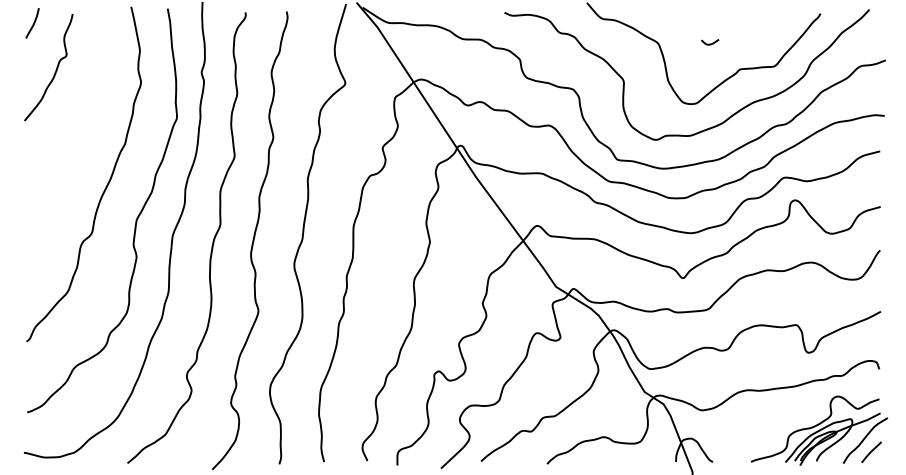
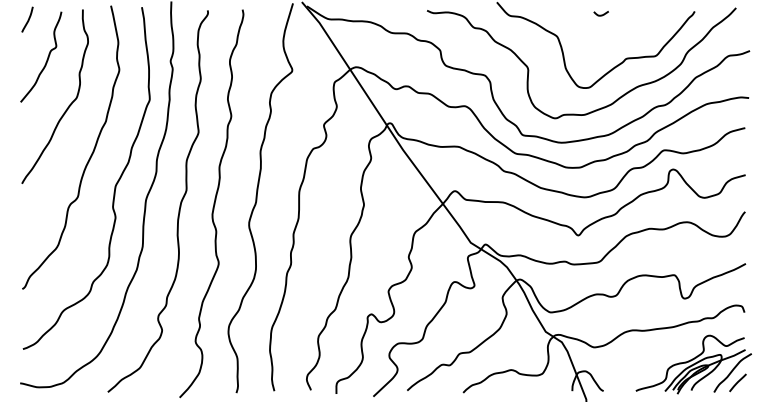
curve: (709, 43) -> (600, 14), moved
curve: (81, 124) -> (68, 105), added

